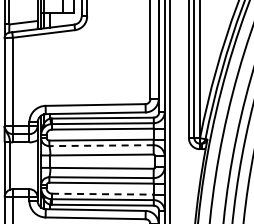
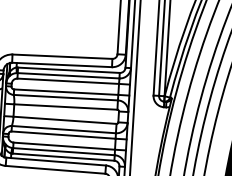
line: (101, 145) -> (65, 97), dashed -> solid
line: (102, 194) -> (63, 146), dashed -> solid

